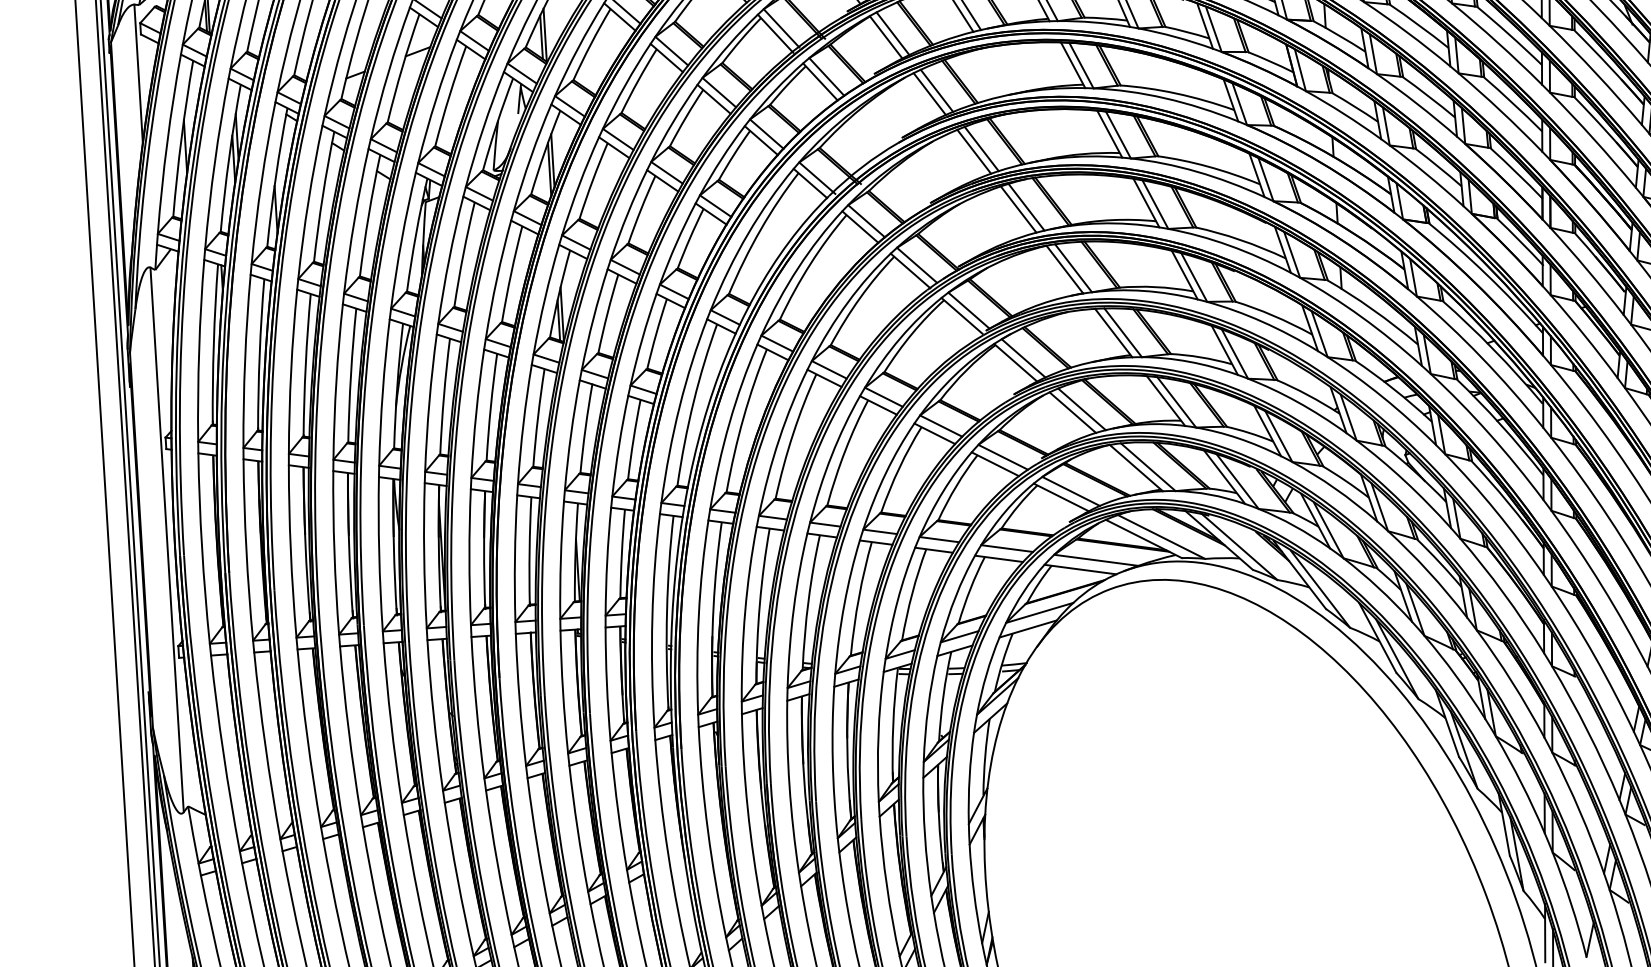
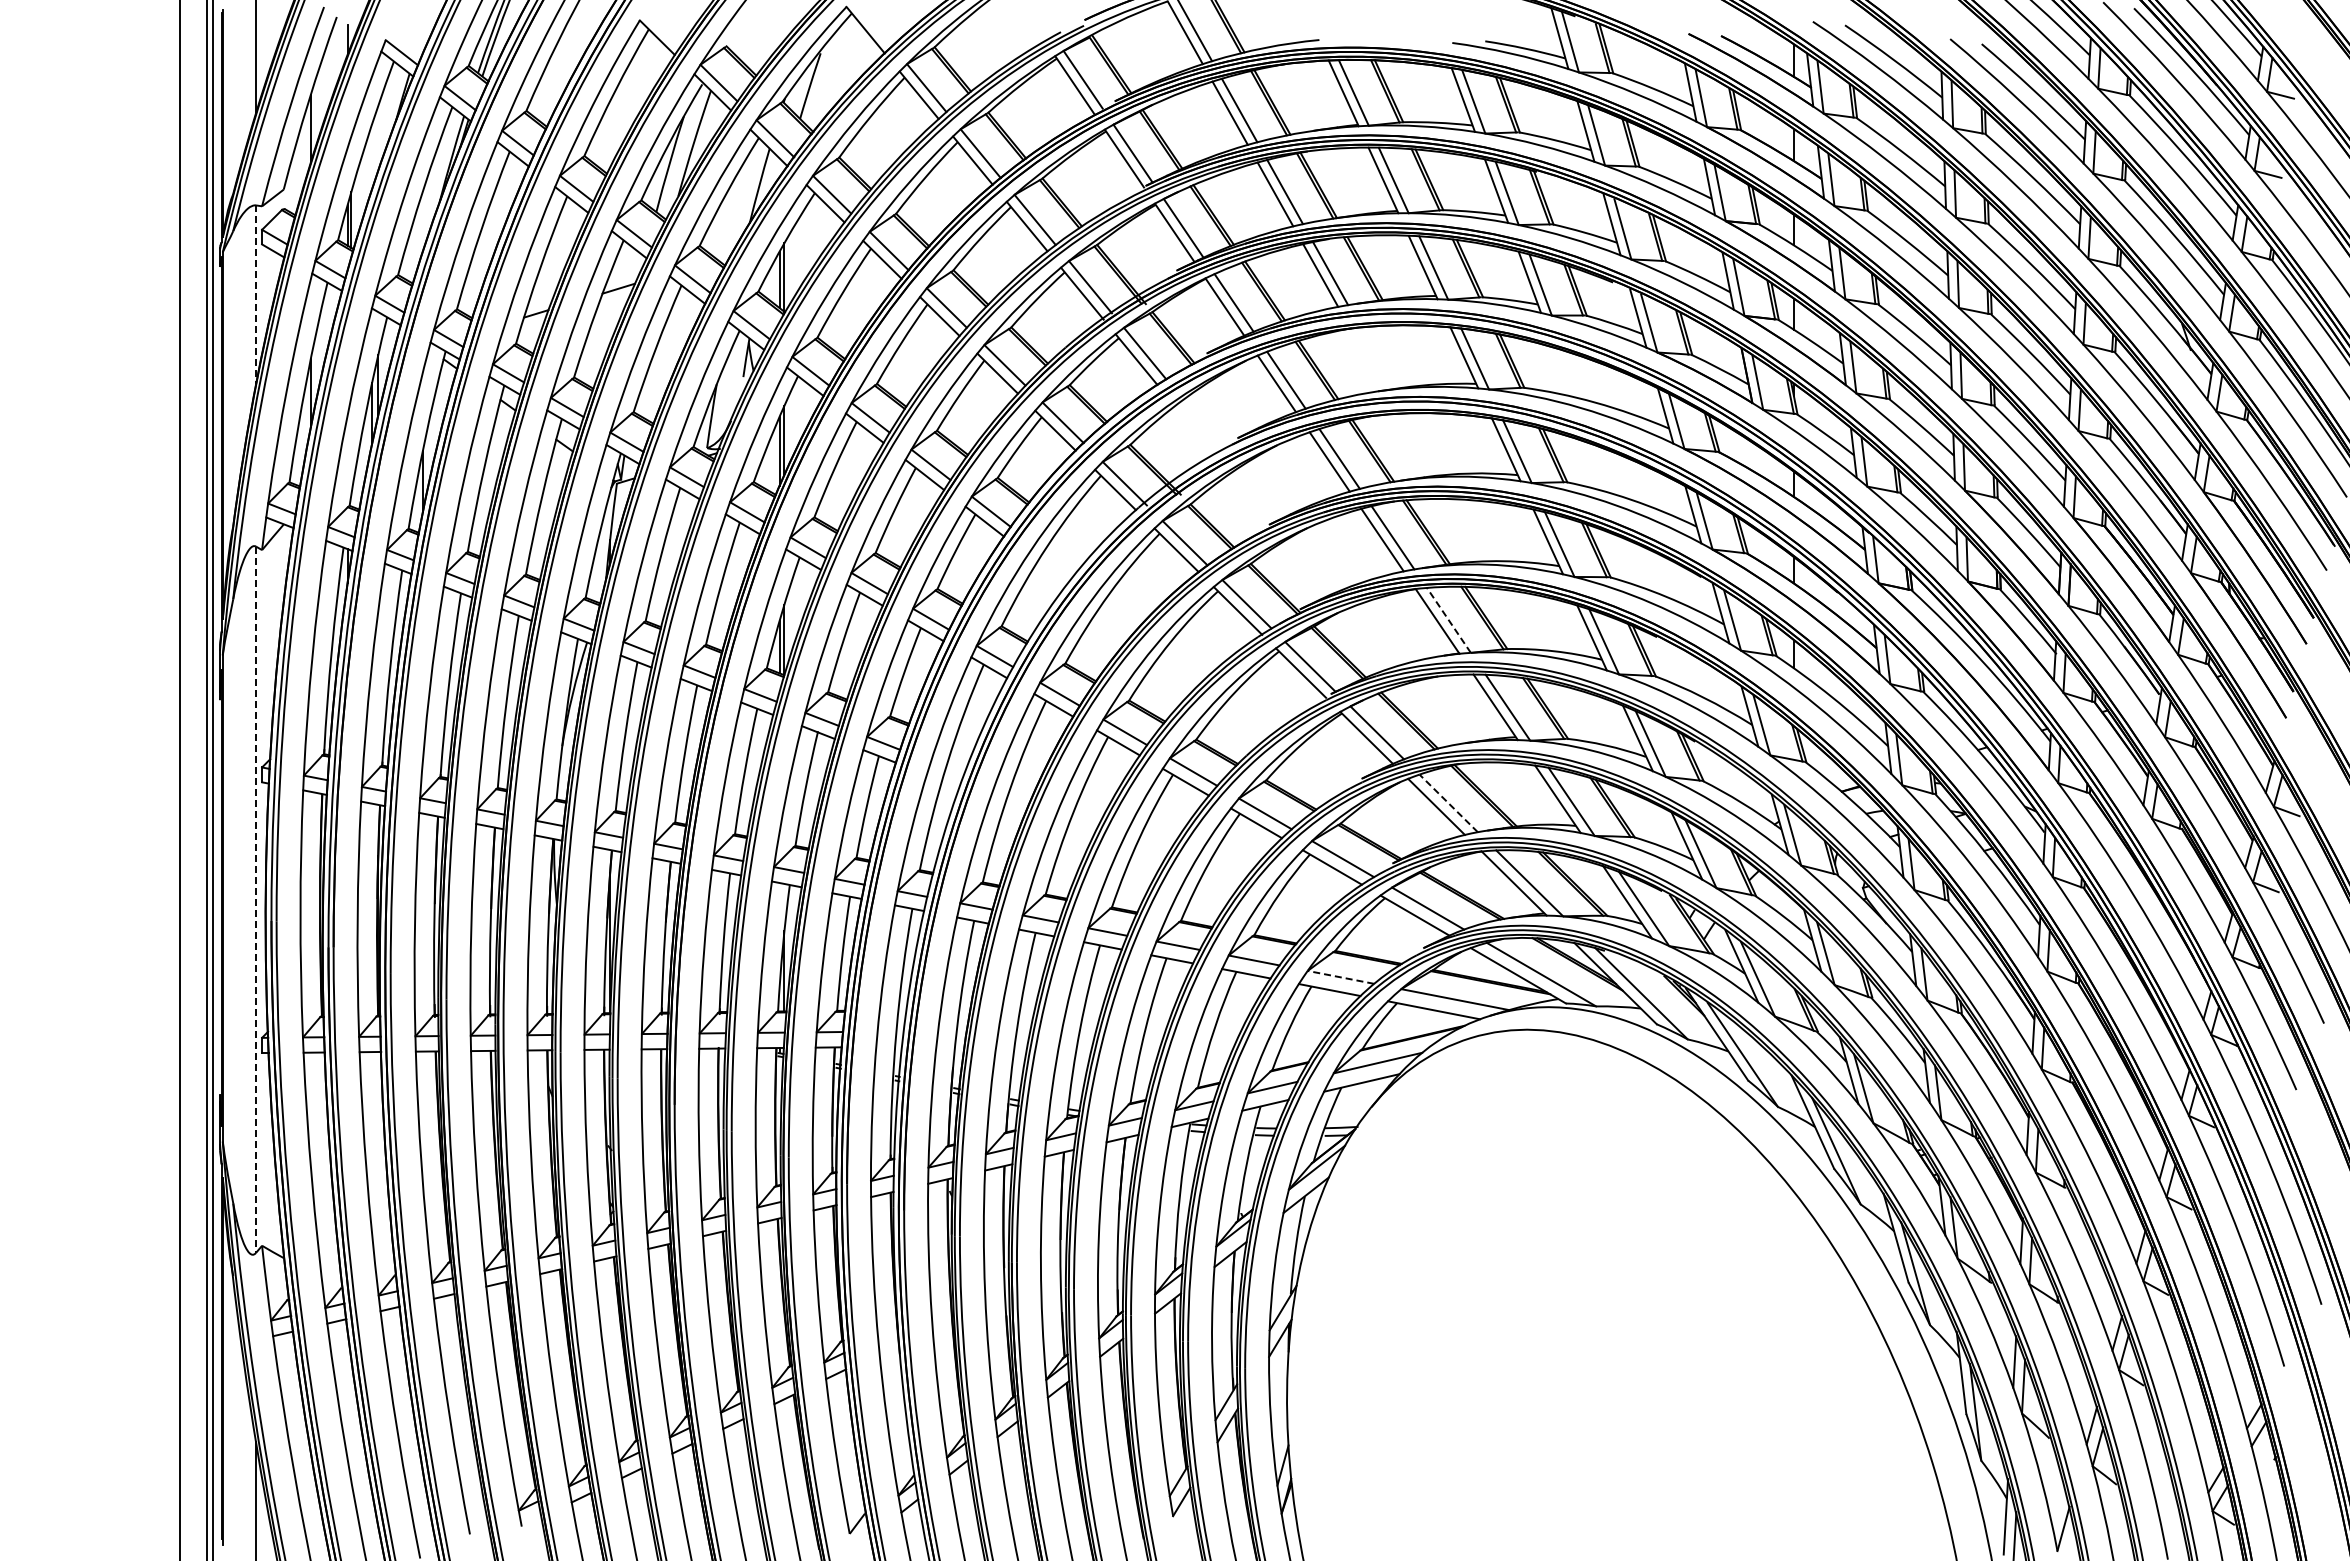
line: (138, 74) -> (255, 295), solid -> dashed
line: (1073, 267) -> (1448, 619), solid -> dashed
line: (1081, 409) -> (1448, 803), solid -> dashed
line: (166, 540) -> (255, 900), solid -> dashed
line: (1006, 548) -> (1340, 977), solid -> dashed

